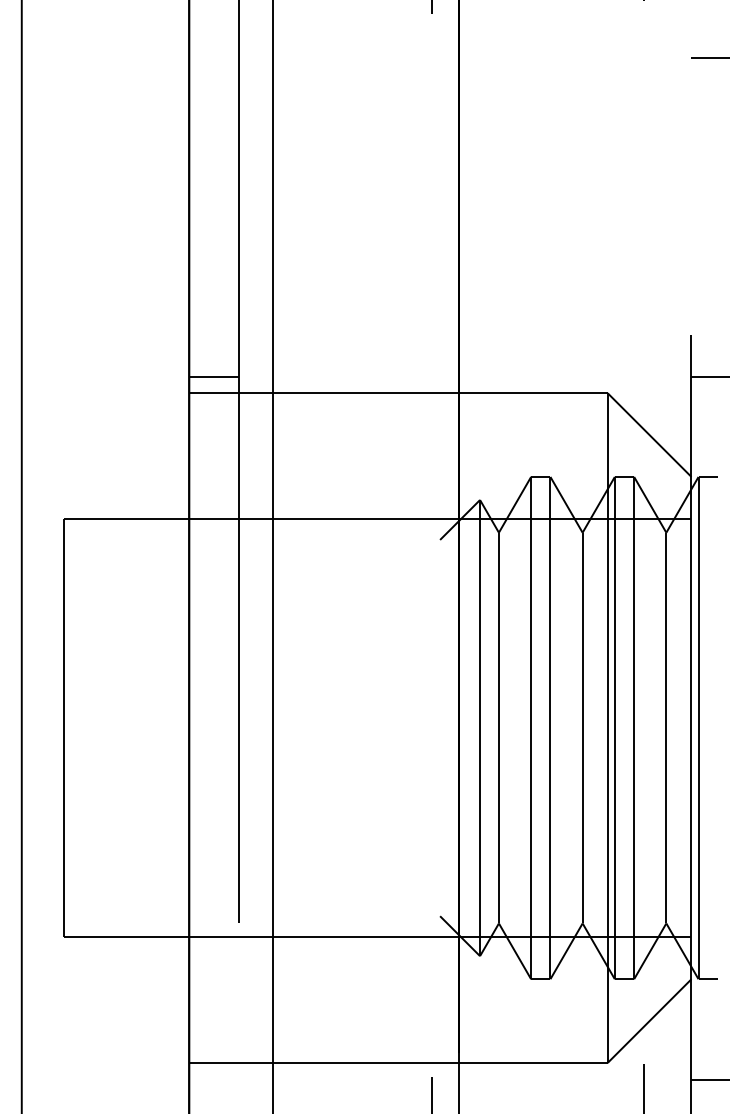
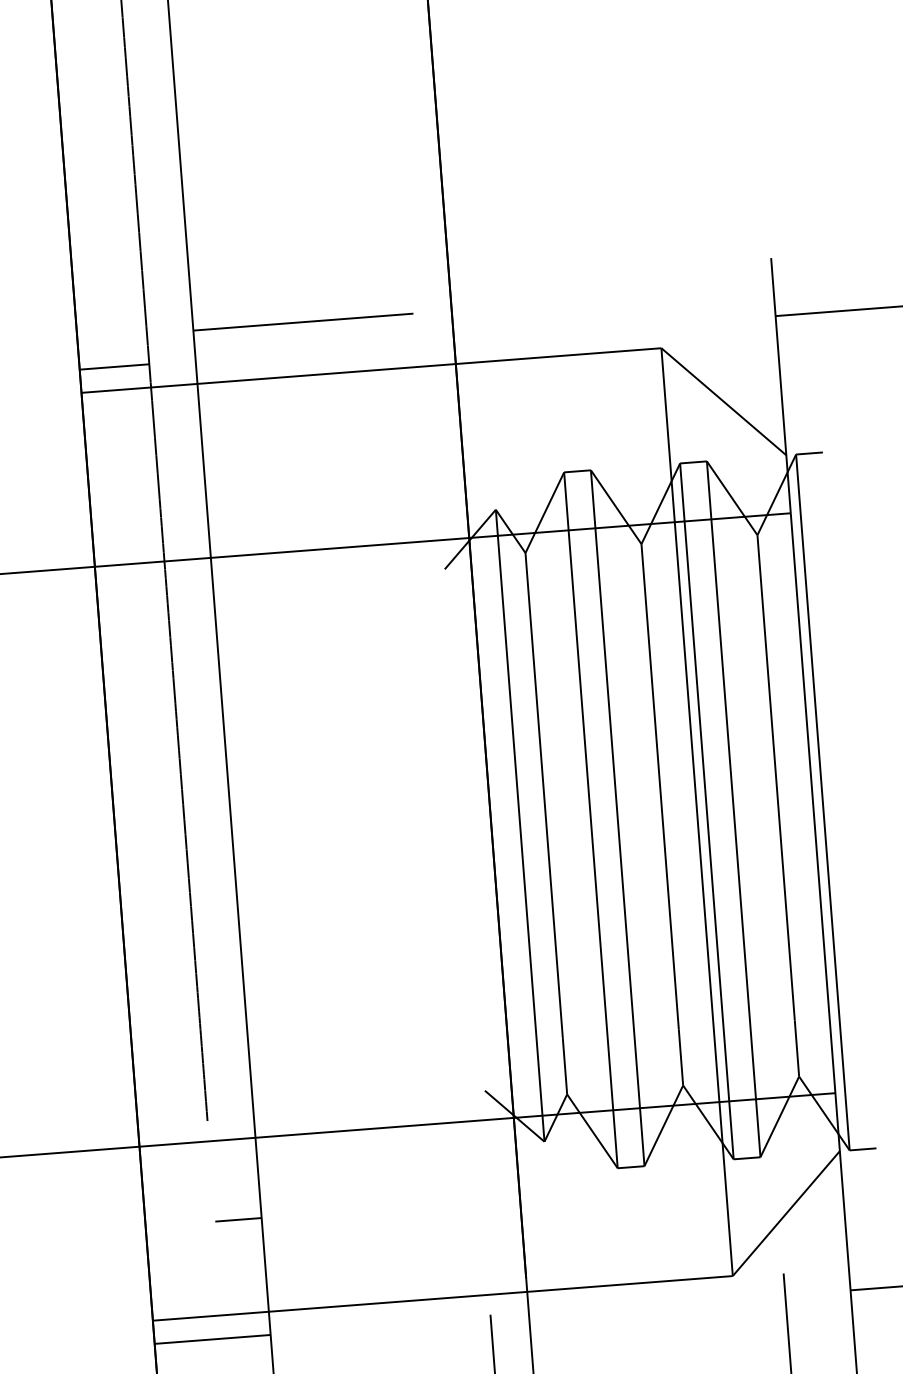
line: (351, 354) -> (302, 321), added
line: (255, 995) -> (237, 1220), added
line: (230, 1079) -> (211, 1339), added

